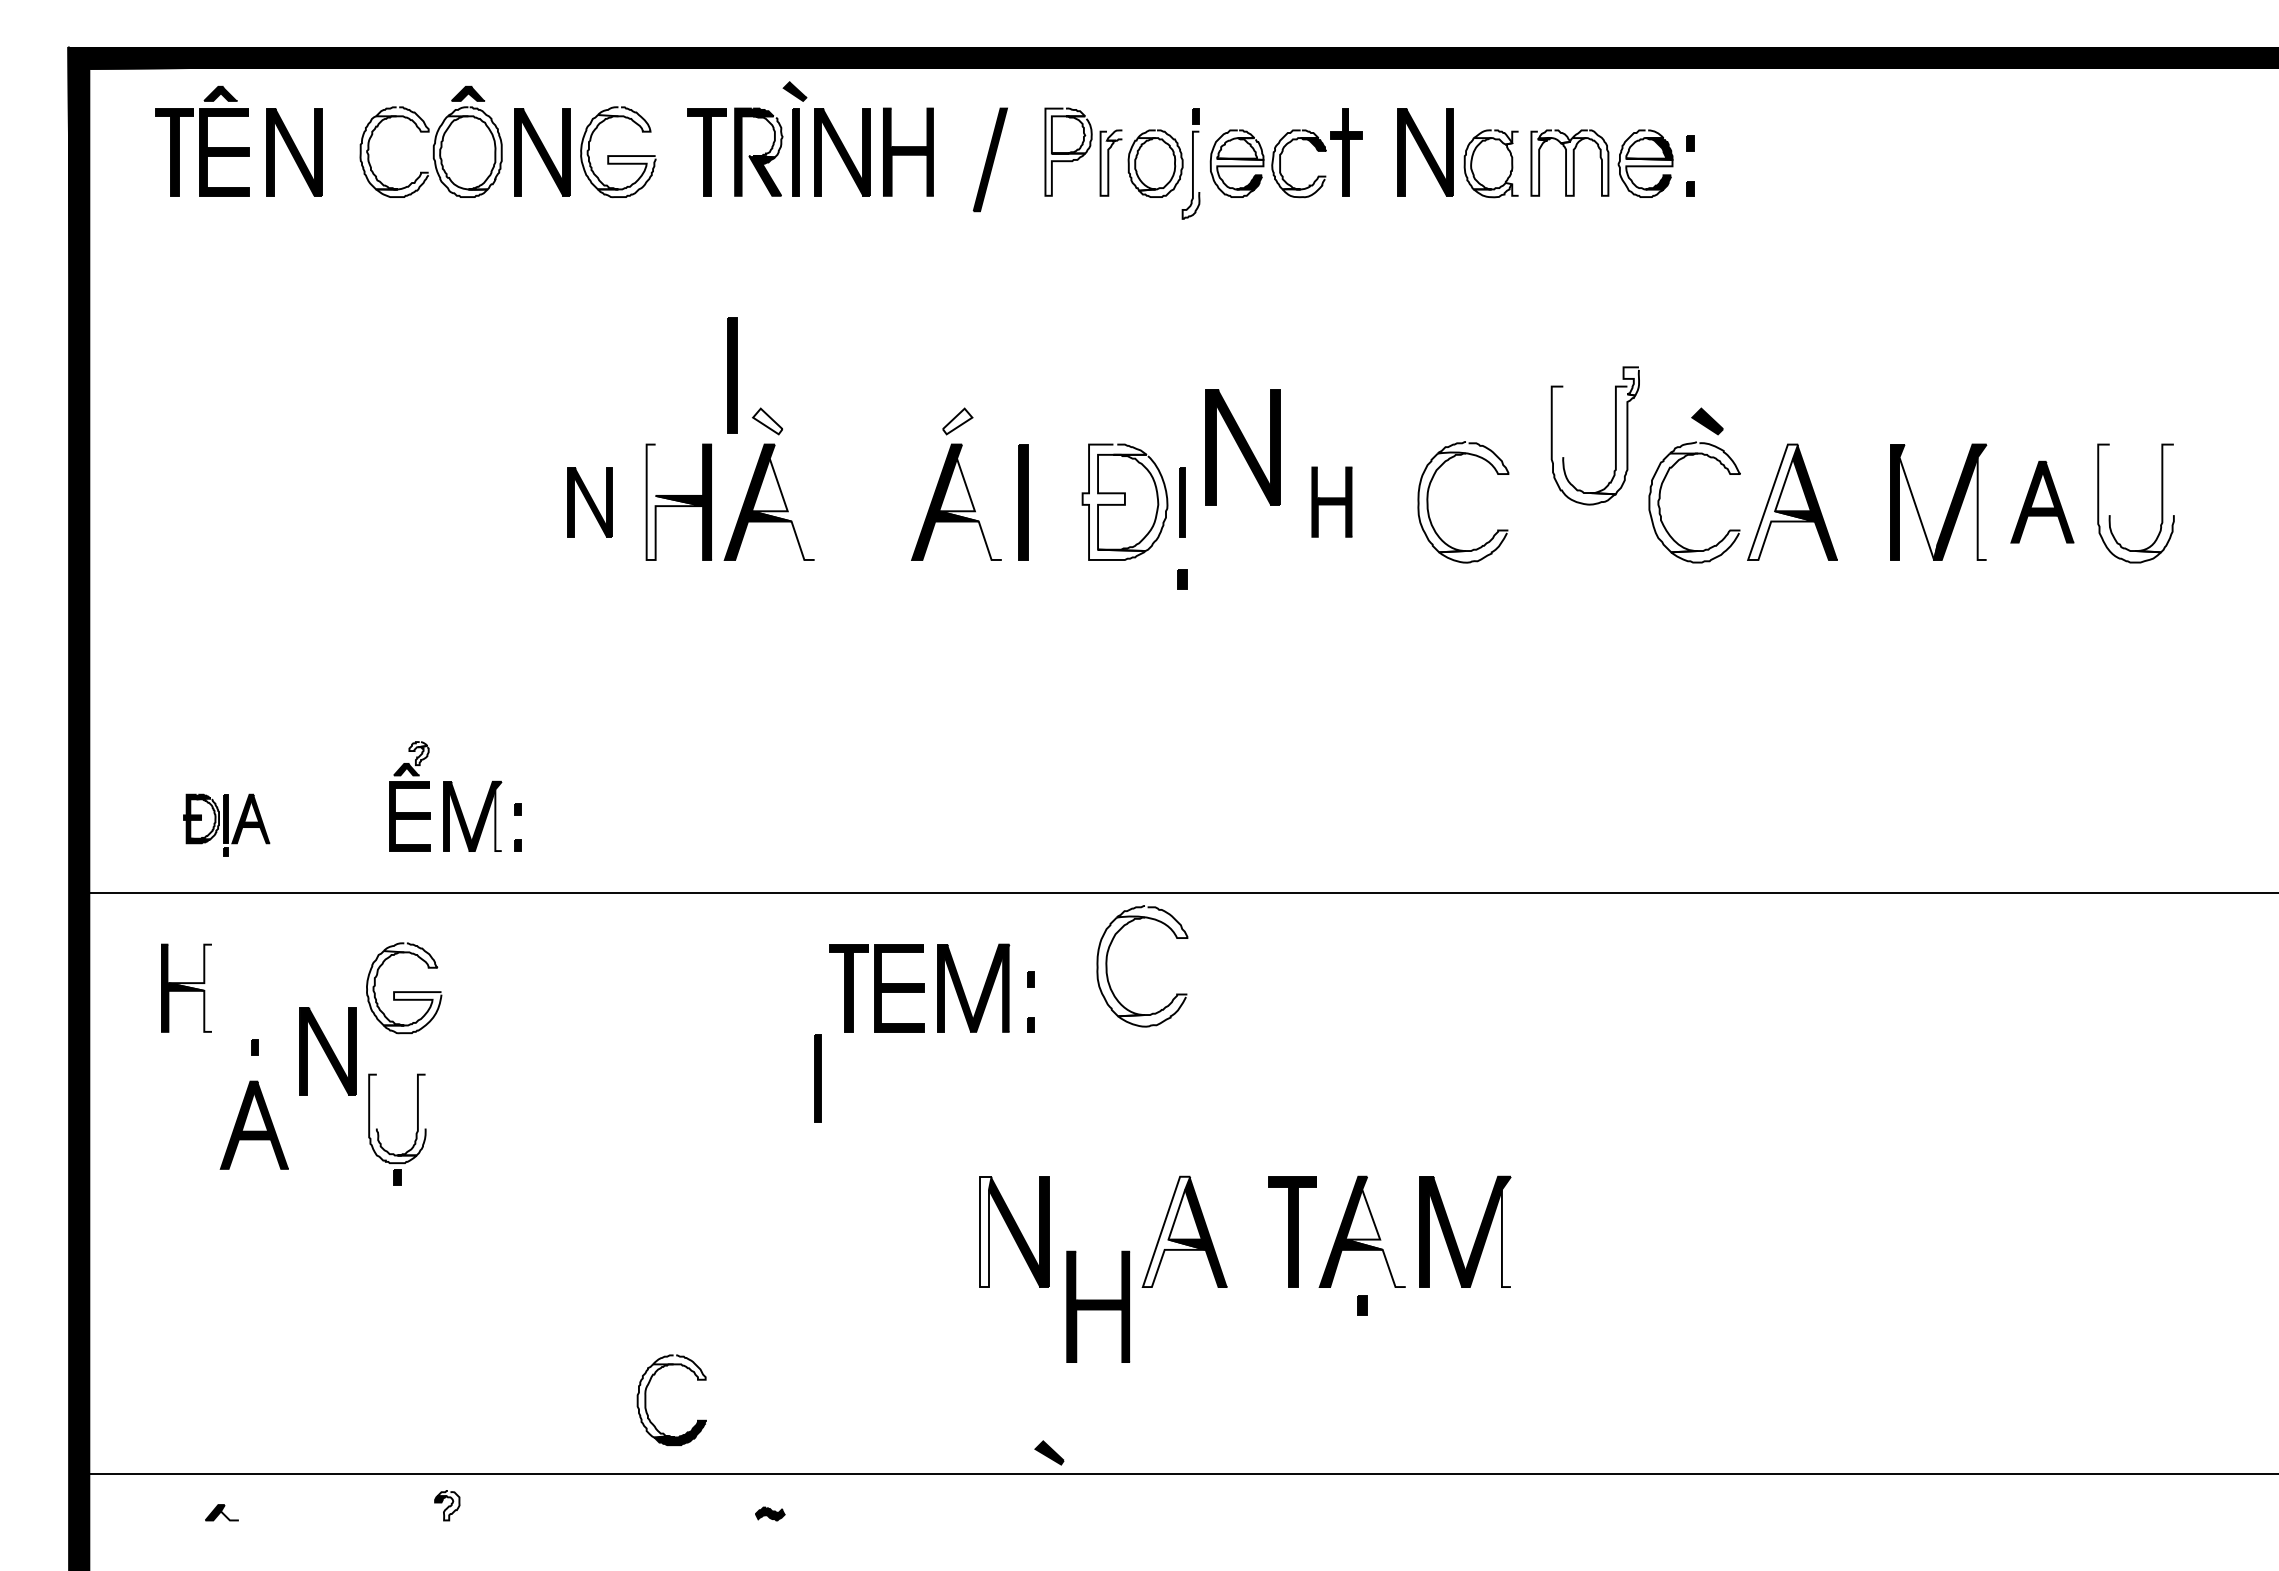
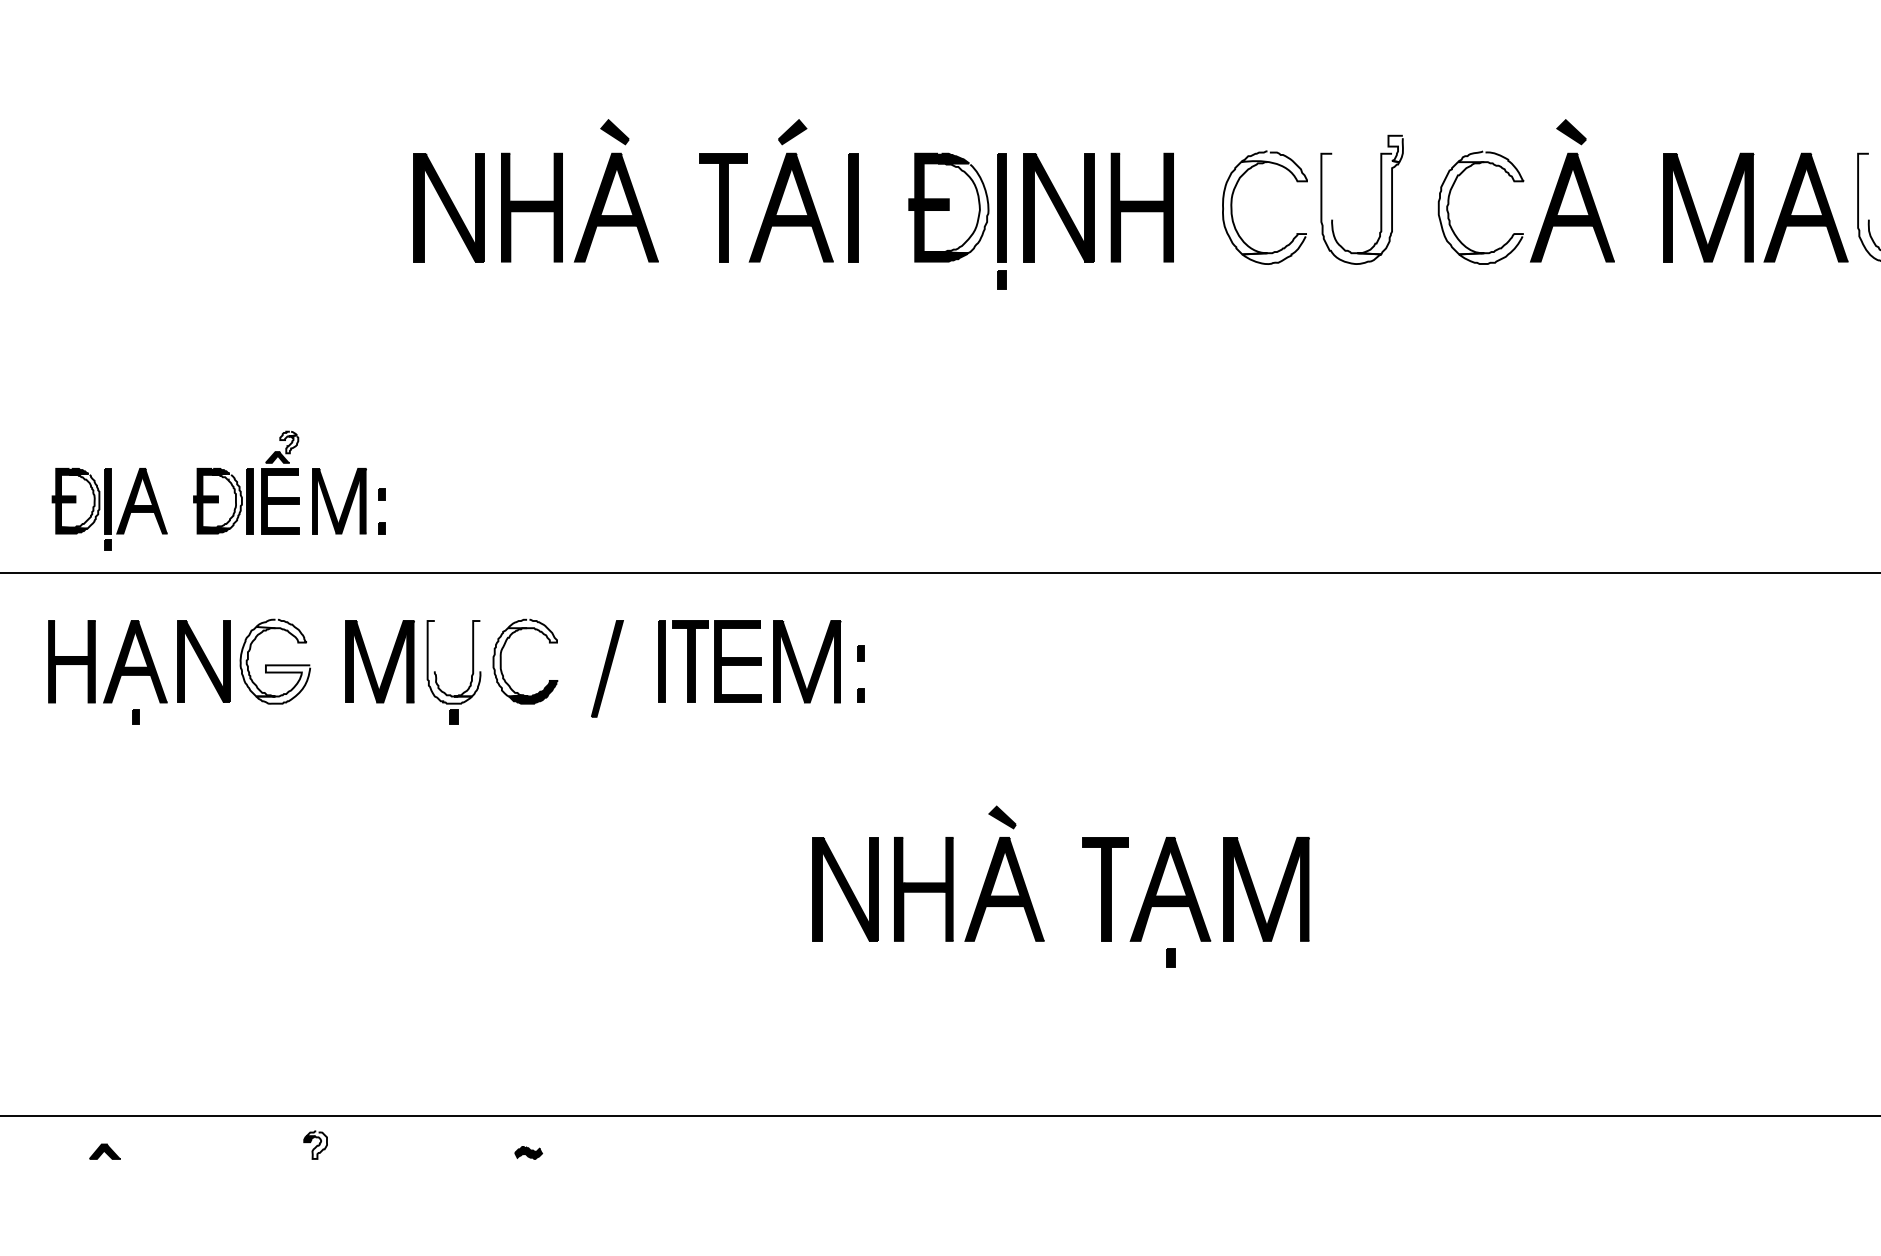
part: (732, 375) -> (582, 89), removed
fill: (767, 421) -> (614, 132), added
fill: (957, 421) -> (792, 132), added
part: (1707, 421) -> (1571, 132), moved
part: (1615, 435) -> (1380, 199), moved
part: (1242, 447) -> (1058, 207), moved
fill: (674, 501) -> (527, 206), added
fill: (782, 501) -> (628, 206), added
fill: (970, 501) -> (804, 206), added
fill: (1114, 501) -> (939, 206), added
part: (1331, 501) -> (1141, 206), size x1.67
fill: (1781, 501) -> (1562, 206), added
fill: (1918, 501) -> (1690, 206), added
fill: (1981, 501) -> (1749, 206), added
part: (2042, 501) -> (1806, 206), size x1.43
part: (589, 502) -> (448, 207), size x1.67
part: (883, 502) -> (723, 207), added
part: (1182, 502) -> (1002, 207), size x1.67
part: (348, 815) -> (223, 500), added
fill: (498, 816) -> (363, 501), added
part: (226, 824) -> (109, 508), size x1.43
part: (1107, 966) -> (932, 641), removed
fill: (189, 987) -> (74, 661), added
part: (524, 990) -> (387, 663), added
part: (759, 995) -> (607, 668), added
part: (327, 1051) -> (203, 661), moved
part: (817, 1078) -> (661, 661), moved
part: (253, 1124) -> (134, 661), moved
part: (415, 1133) -> (470, 675), moved
fill: (985, 1231) -> (818, 888), added
fill: (1173, 1231) -> (994, 888), added
fill: (1375, 1231) -> (1182, 888), added
fill: (1505, 1231) -> (1304, 888), added
part: (1098, 1306) -> (924, 888), moved
part: (646, 1400) -> (501, 661), moved
part: (1049, 1452) -> (1002, 817), moved
fill: (229, 1512) -> (112, 1151), added
part: (770, 1513) -> (528, 1152), moved

